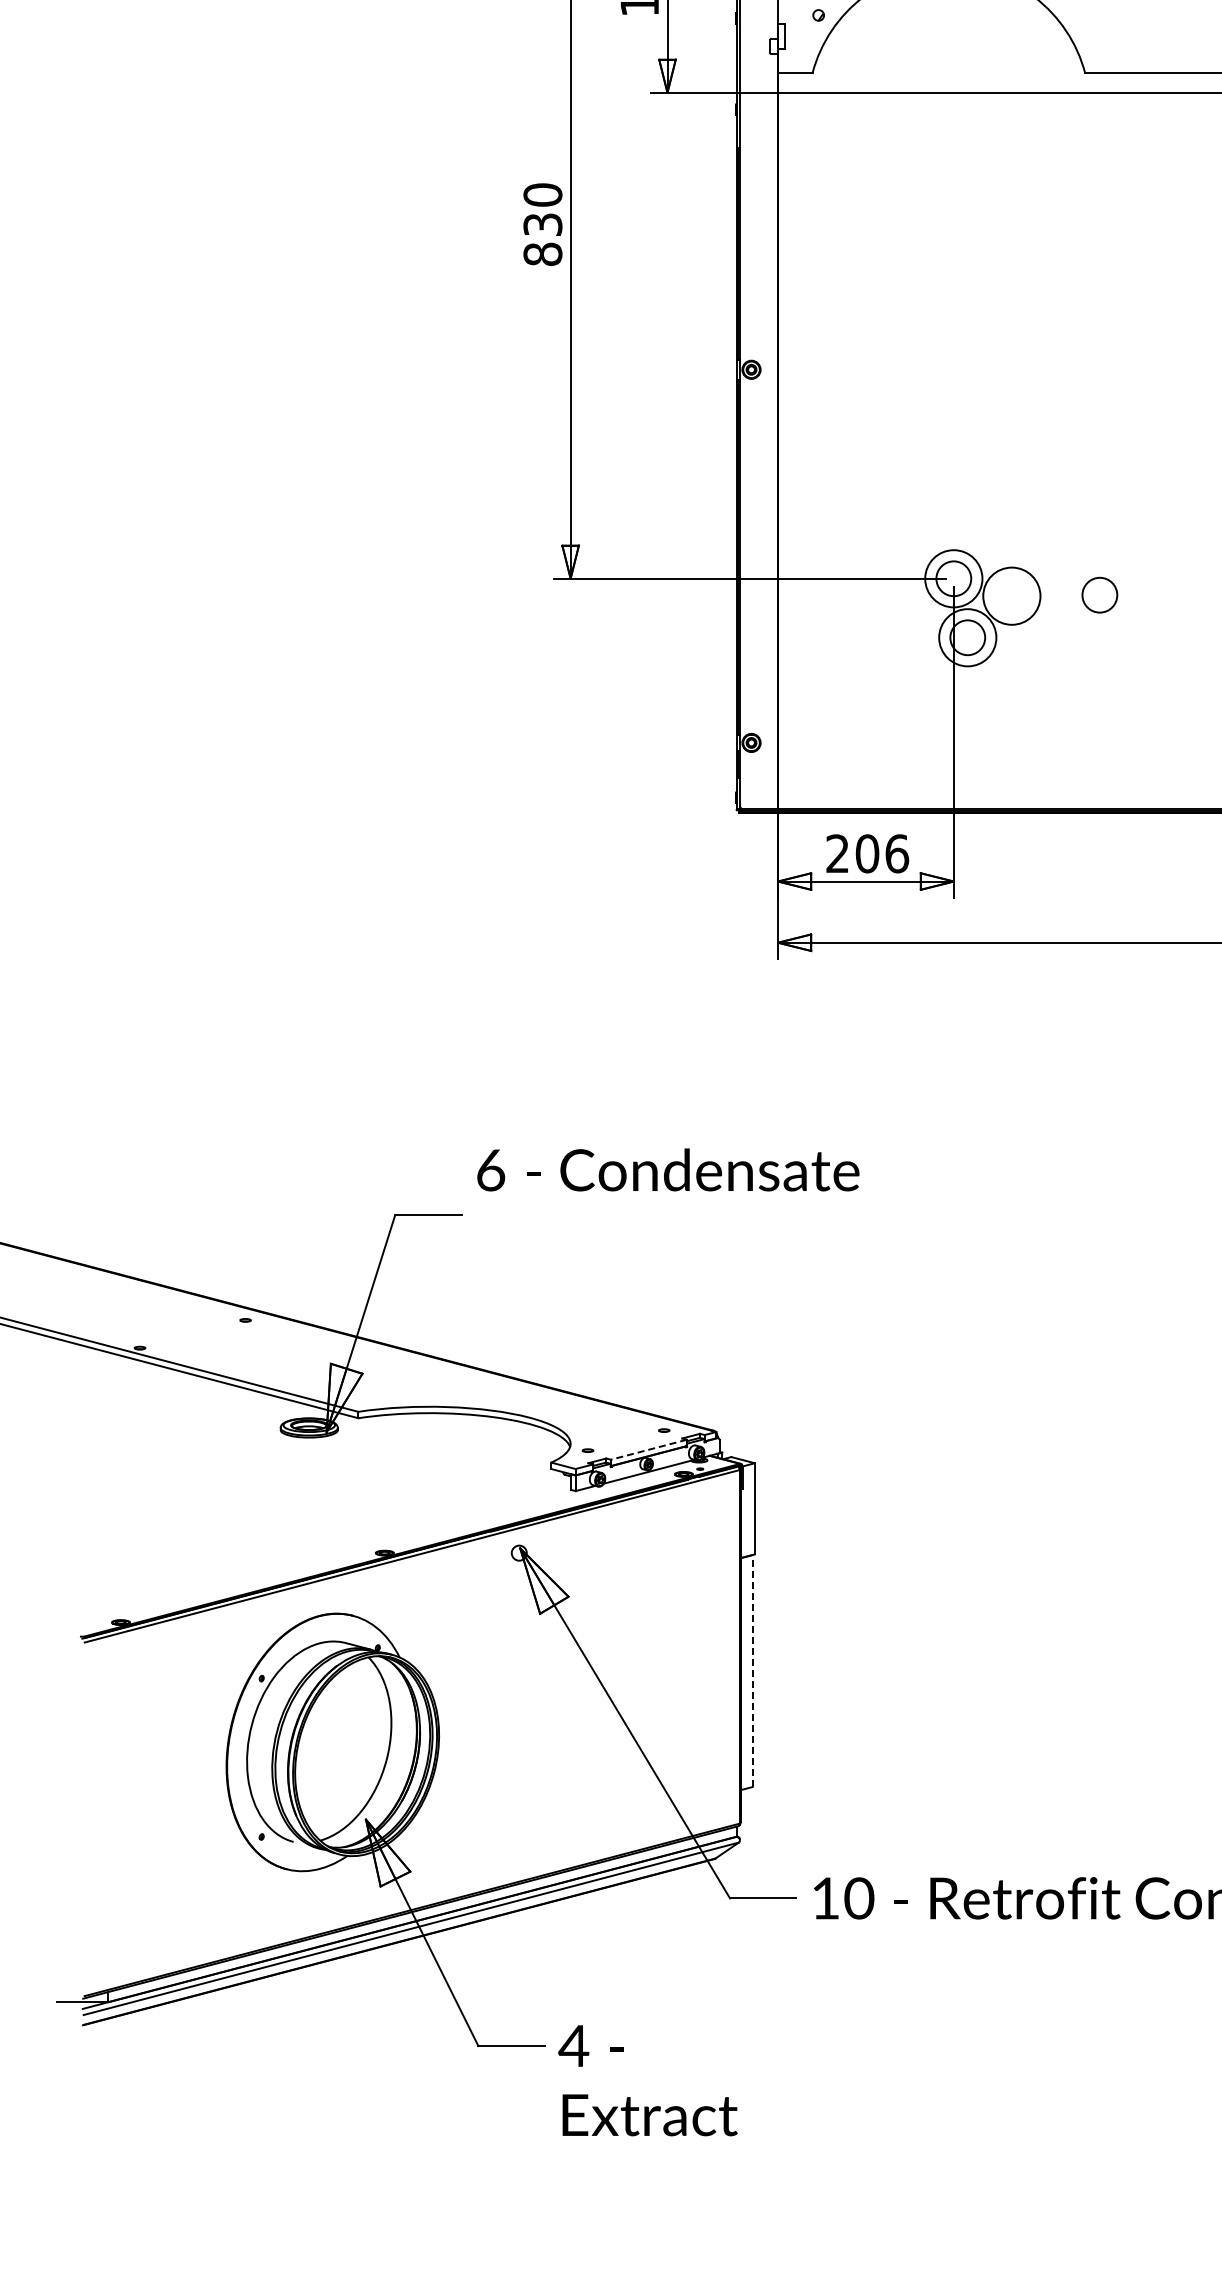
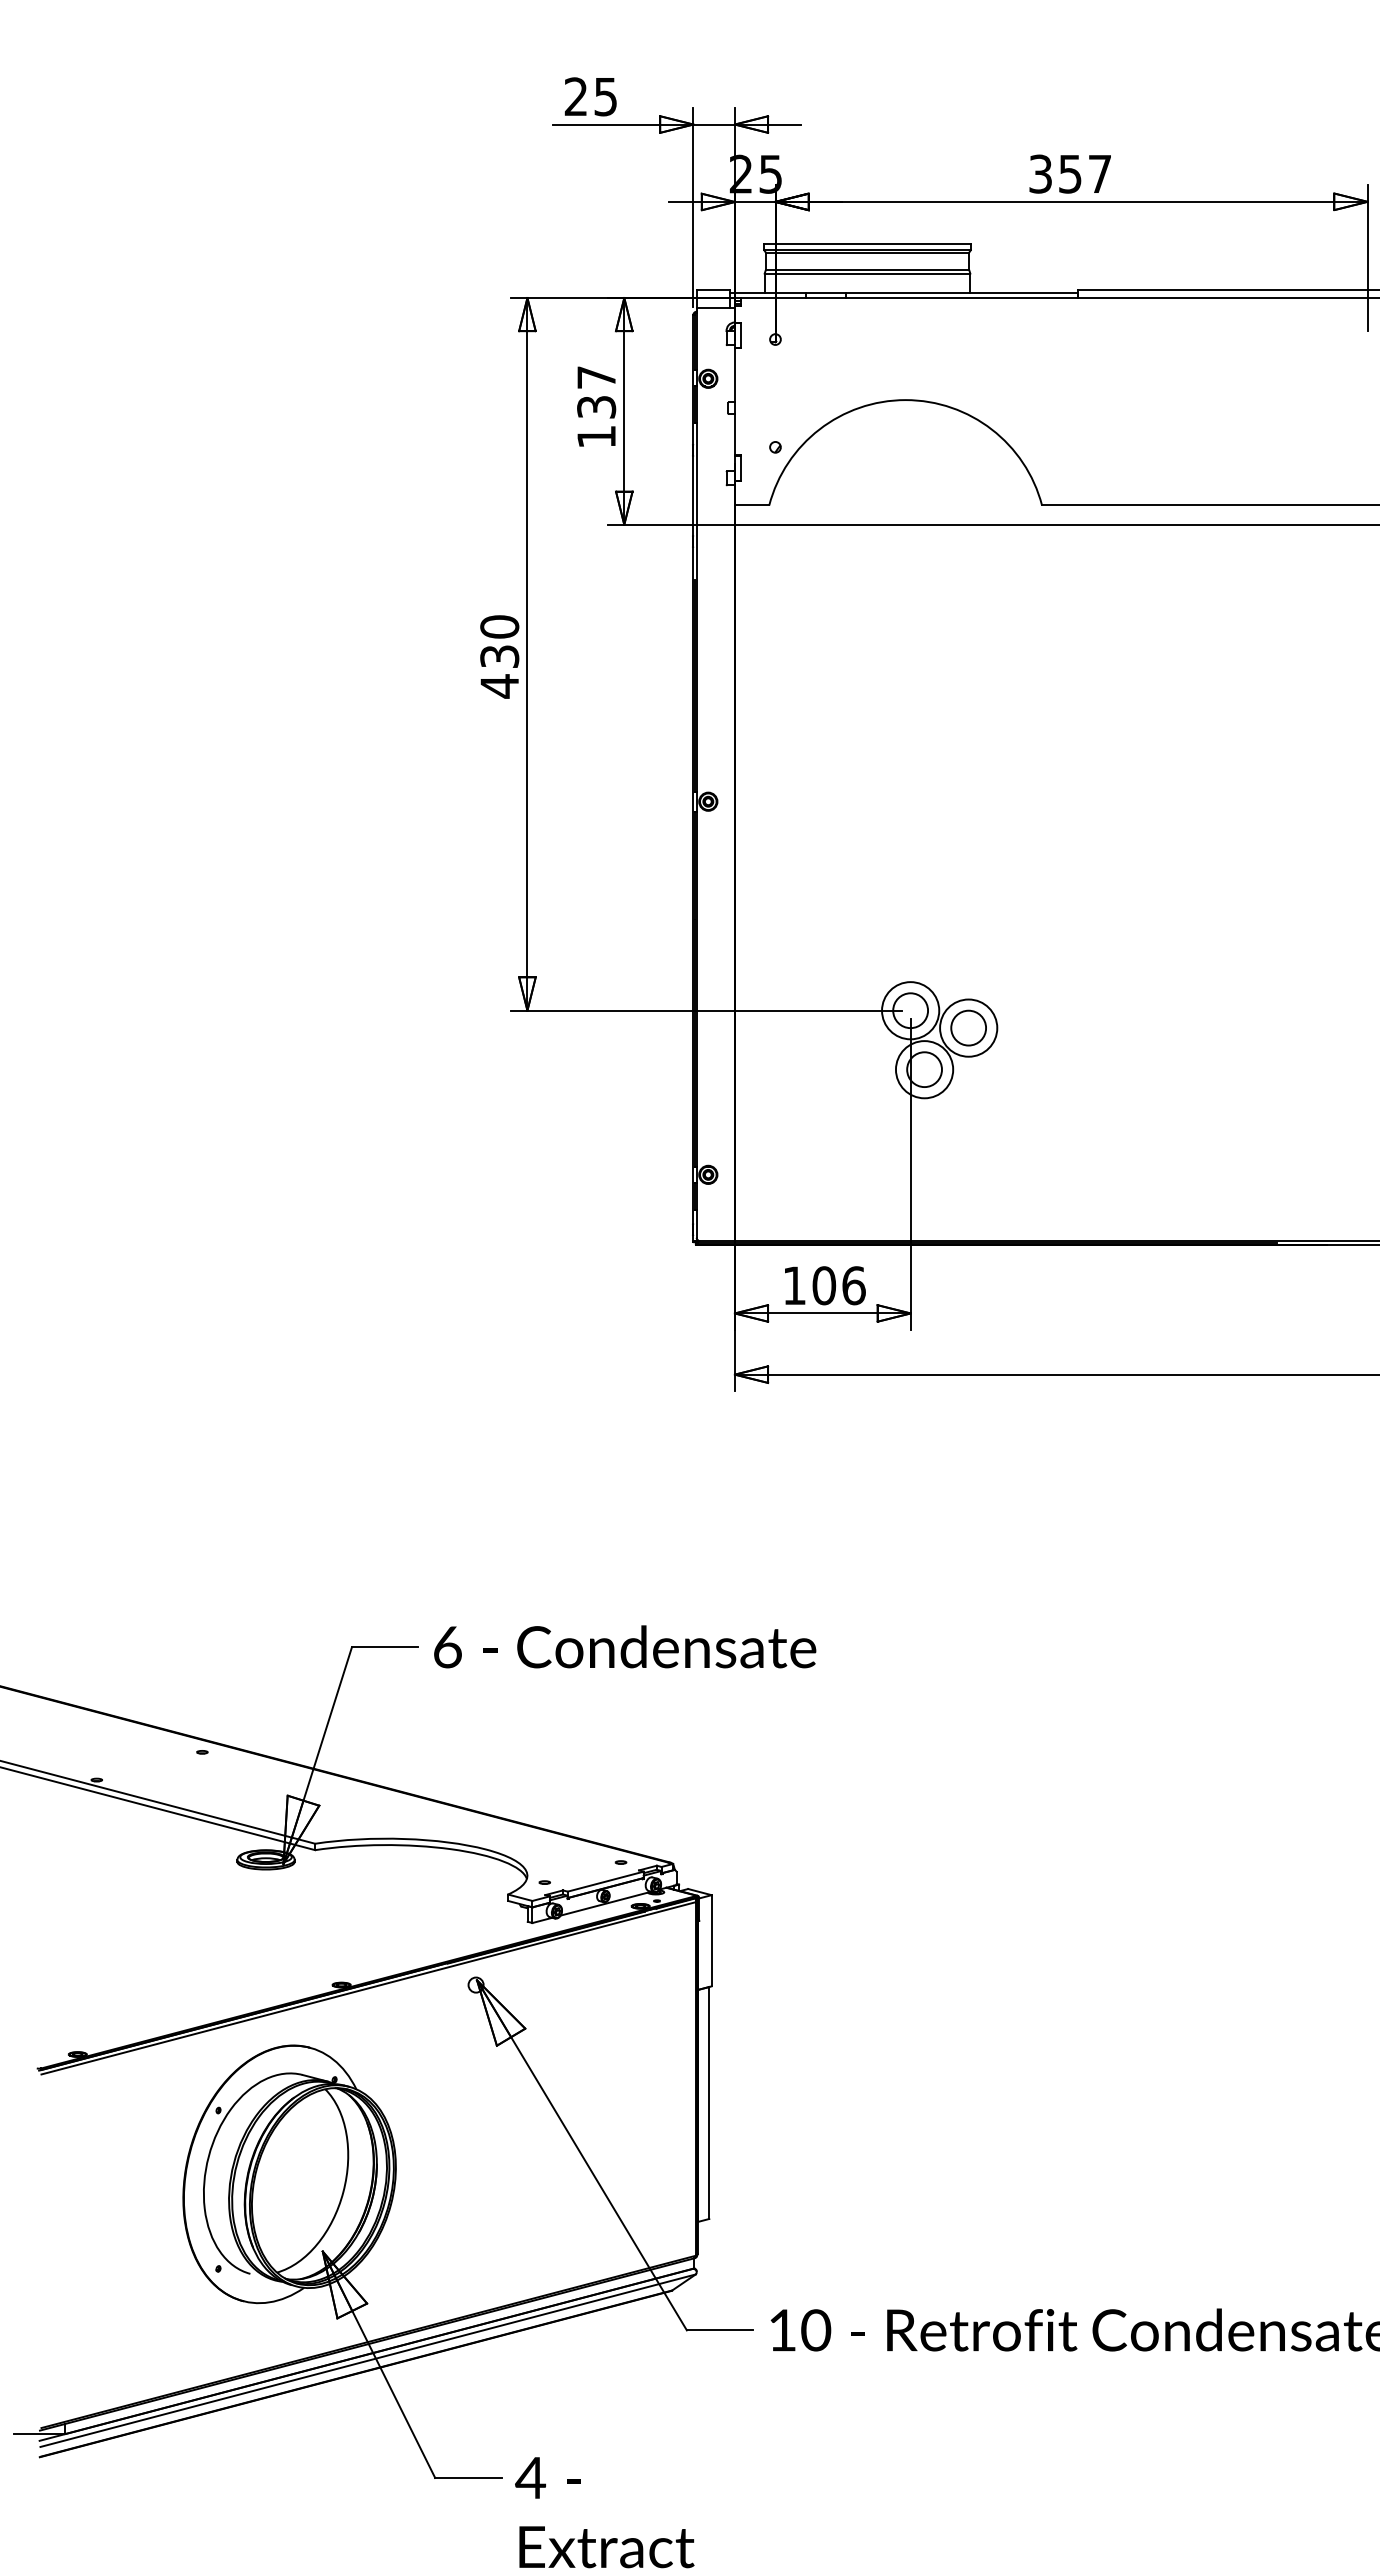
text: (542, 254) -> (499, 686), 830 -> 430
circle: (1099, 594) -> (968, 1027), moved
text: (837, 853) -> (794, 1285), 206 -> 106
text: (668, 1169) -> (625, 1646), moved
line: (648, 1449) -> (605, 1881), dashed -> solid
line: (752, 1670) -> (709, 2102), dashed -> solid

